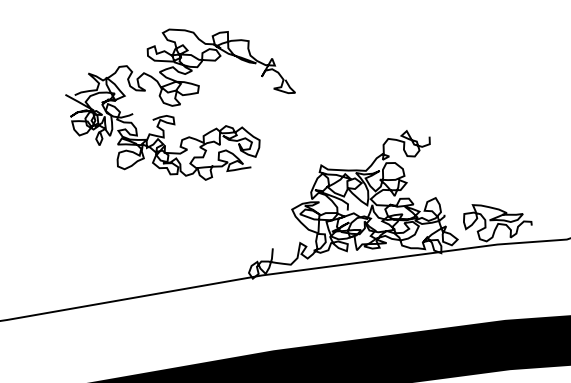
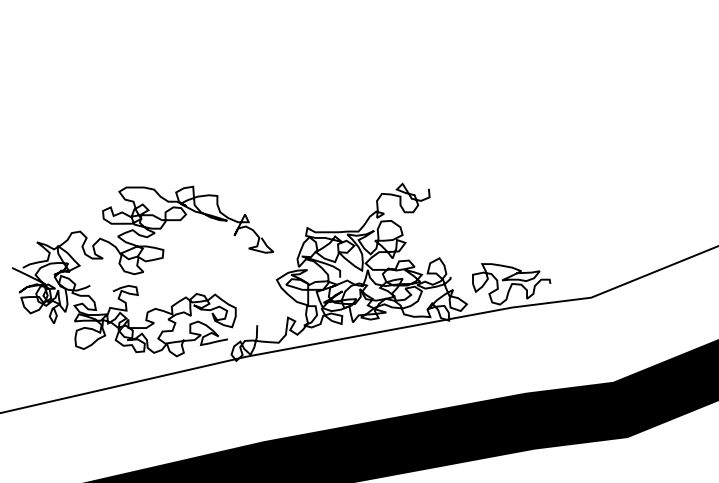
part: (179, 103) -> (142, 271), moved

